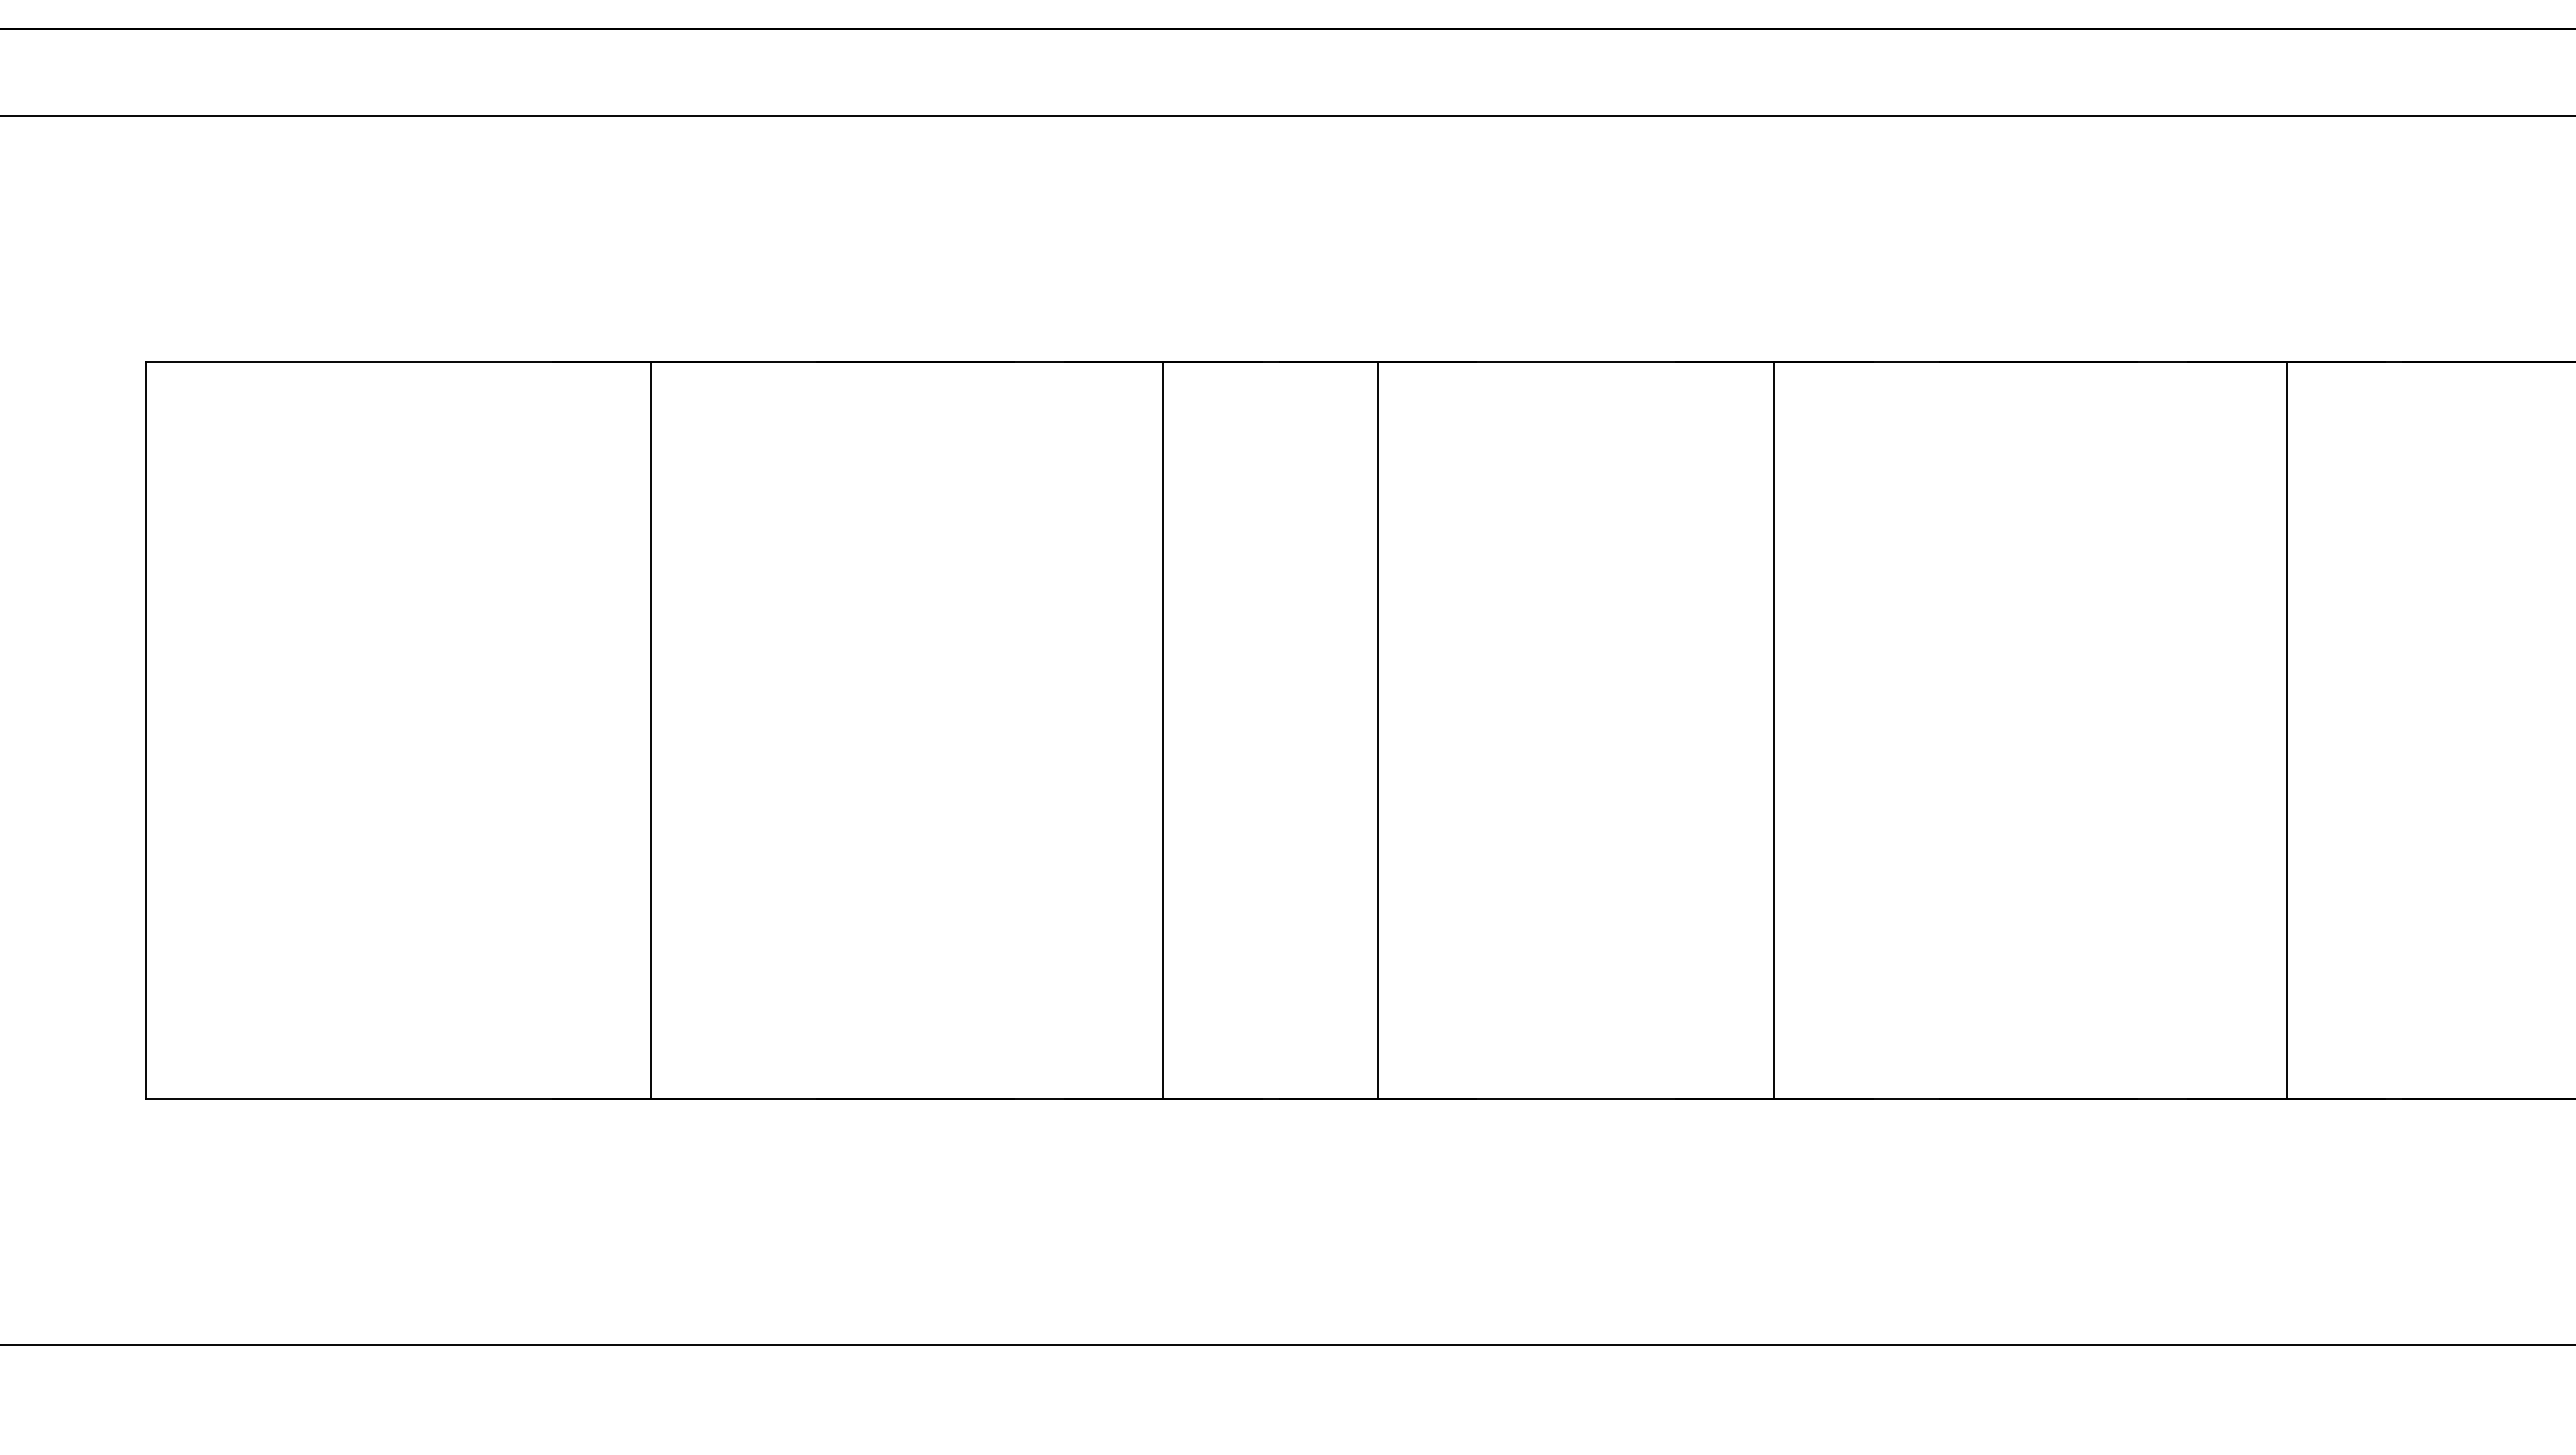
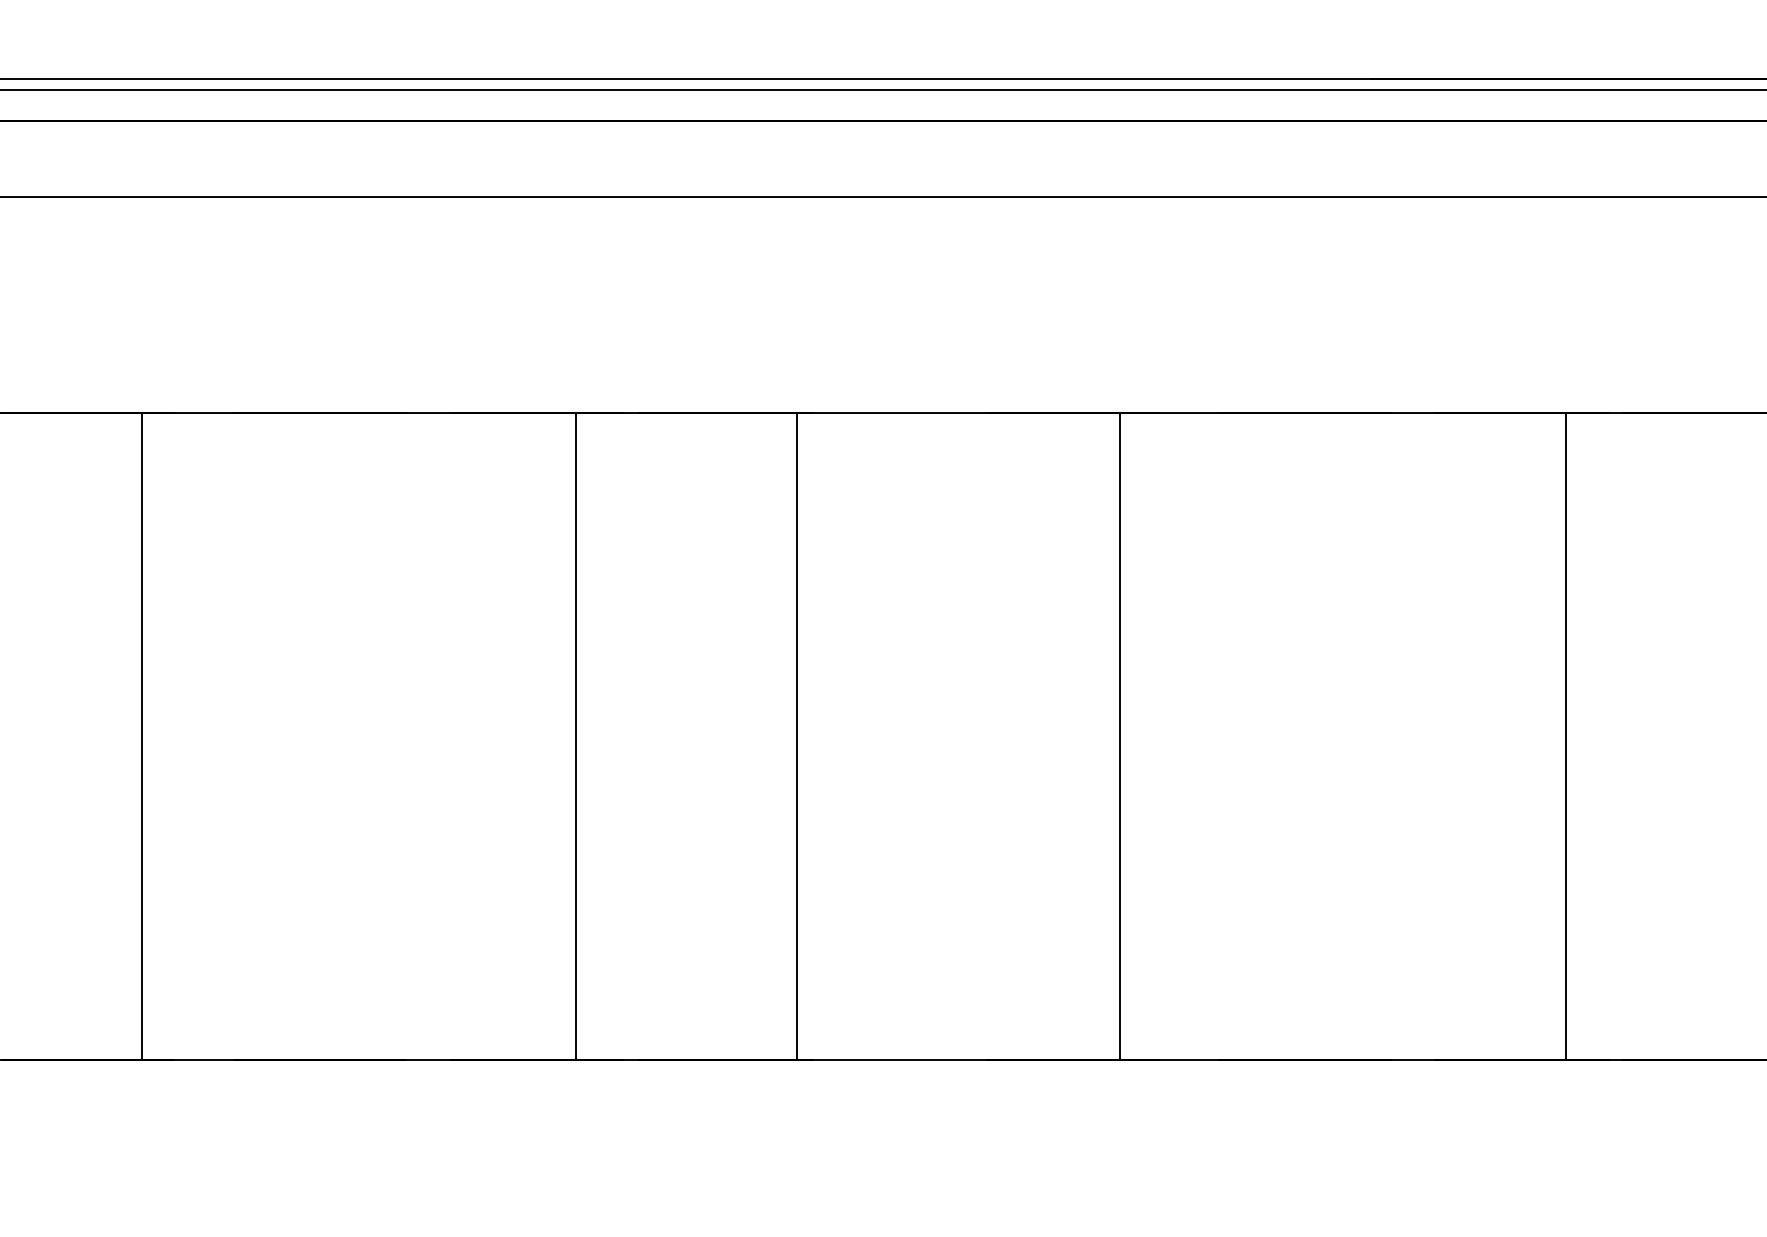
line: (651, 730) -> (141, 736), moved
line: (1163, 730) -> (576, 736), moved
line: (1377, 730) -> (796, 736), moved
line: (1774, 730) -> (1120, 736), moved
line: (2286, 730) -> (1566, 736), moved

